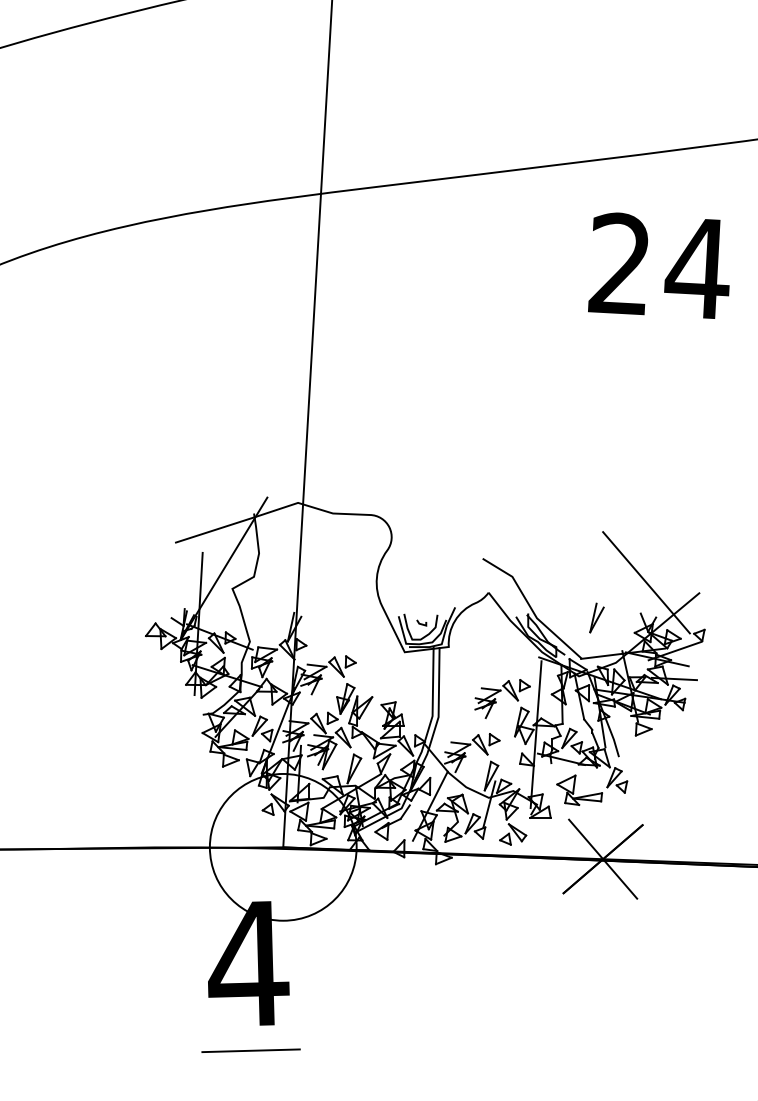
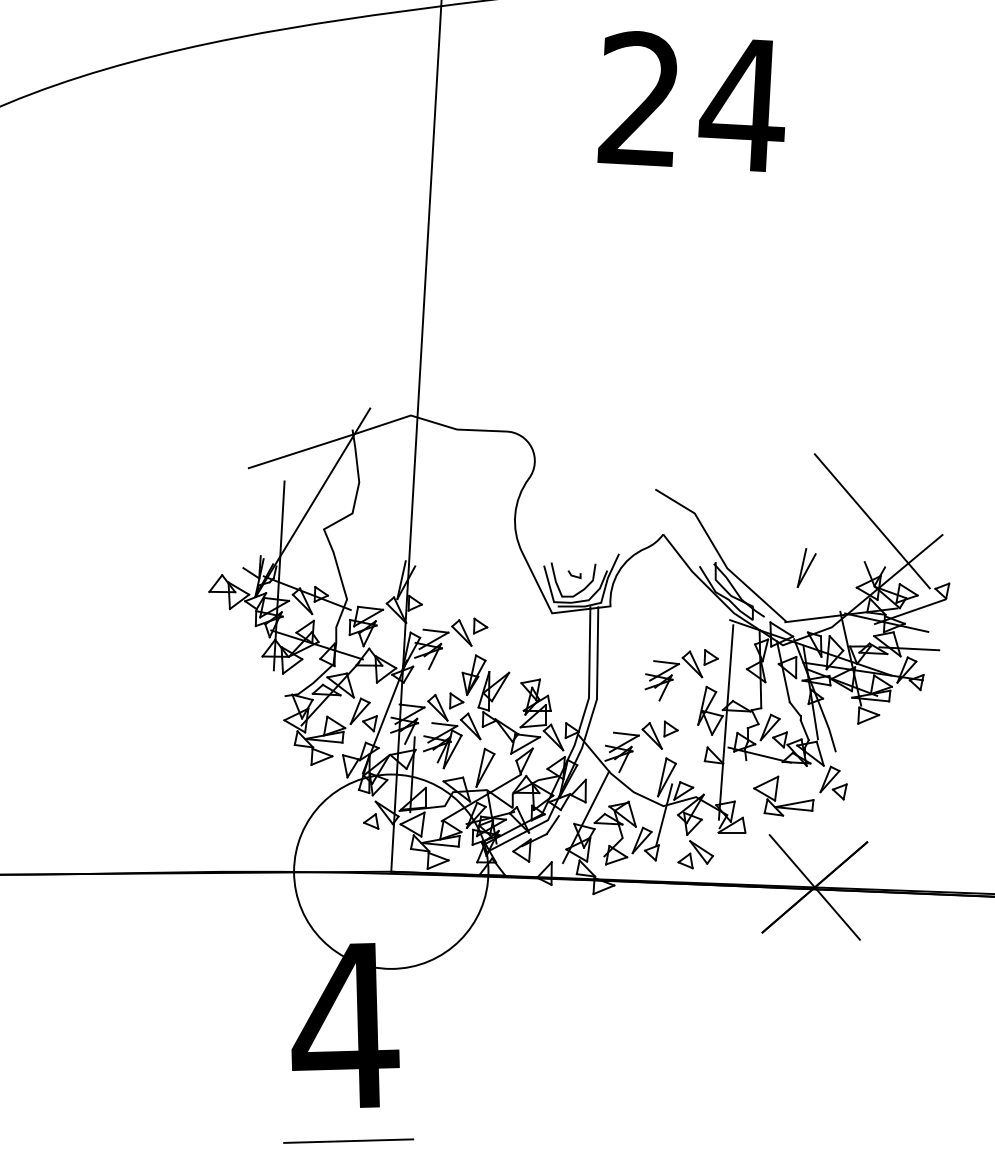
text: (658, 265) -> (690, 101), moved

